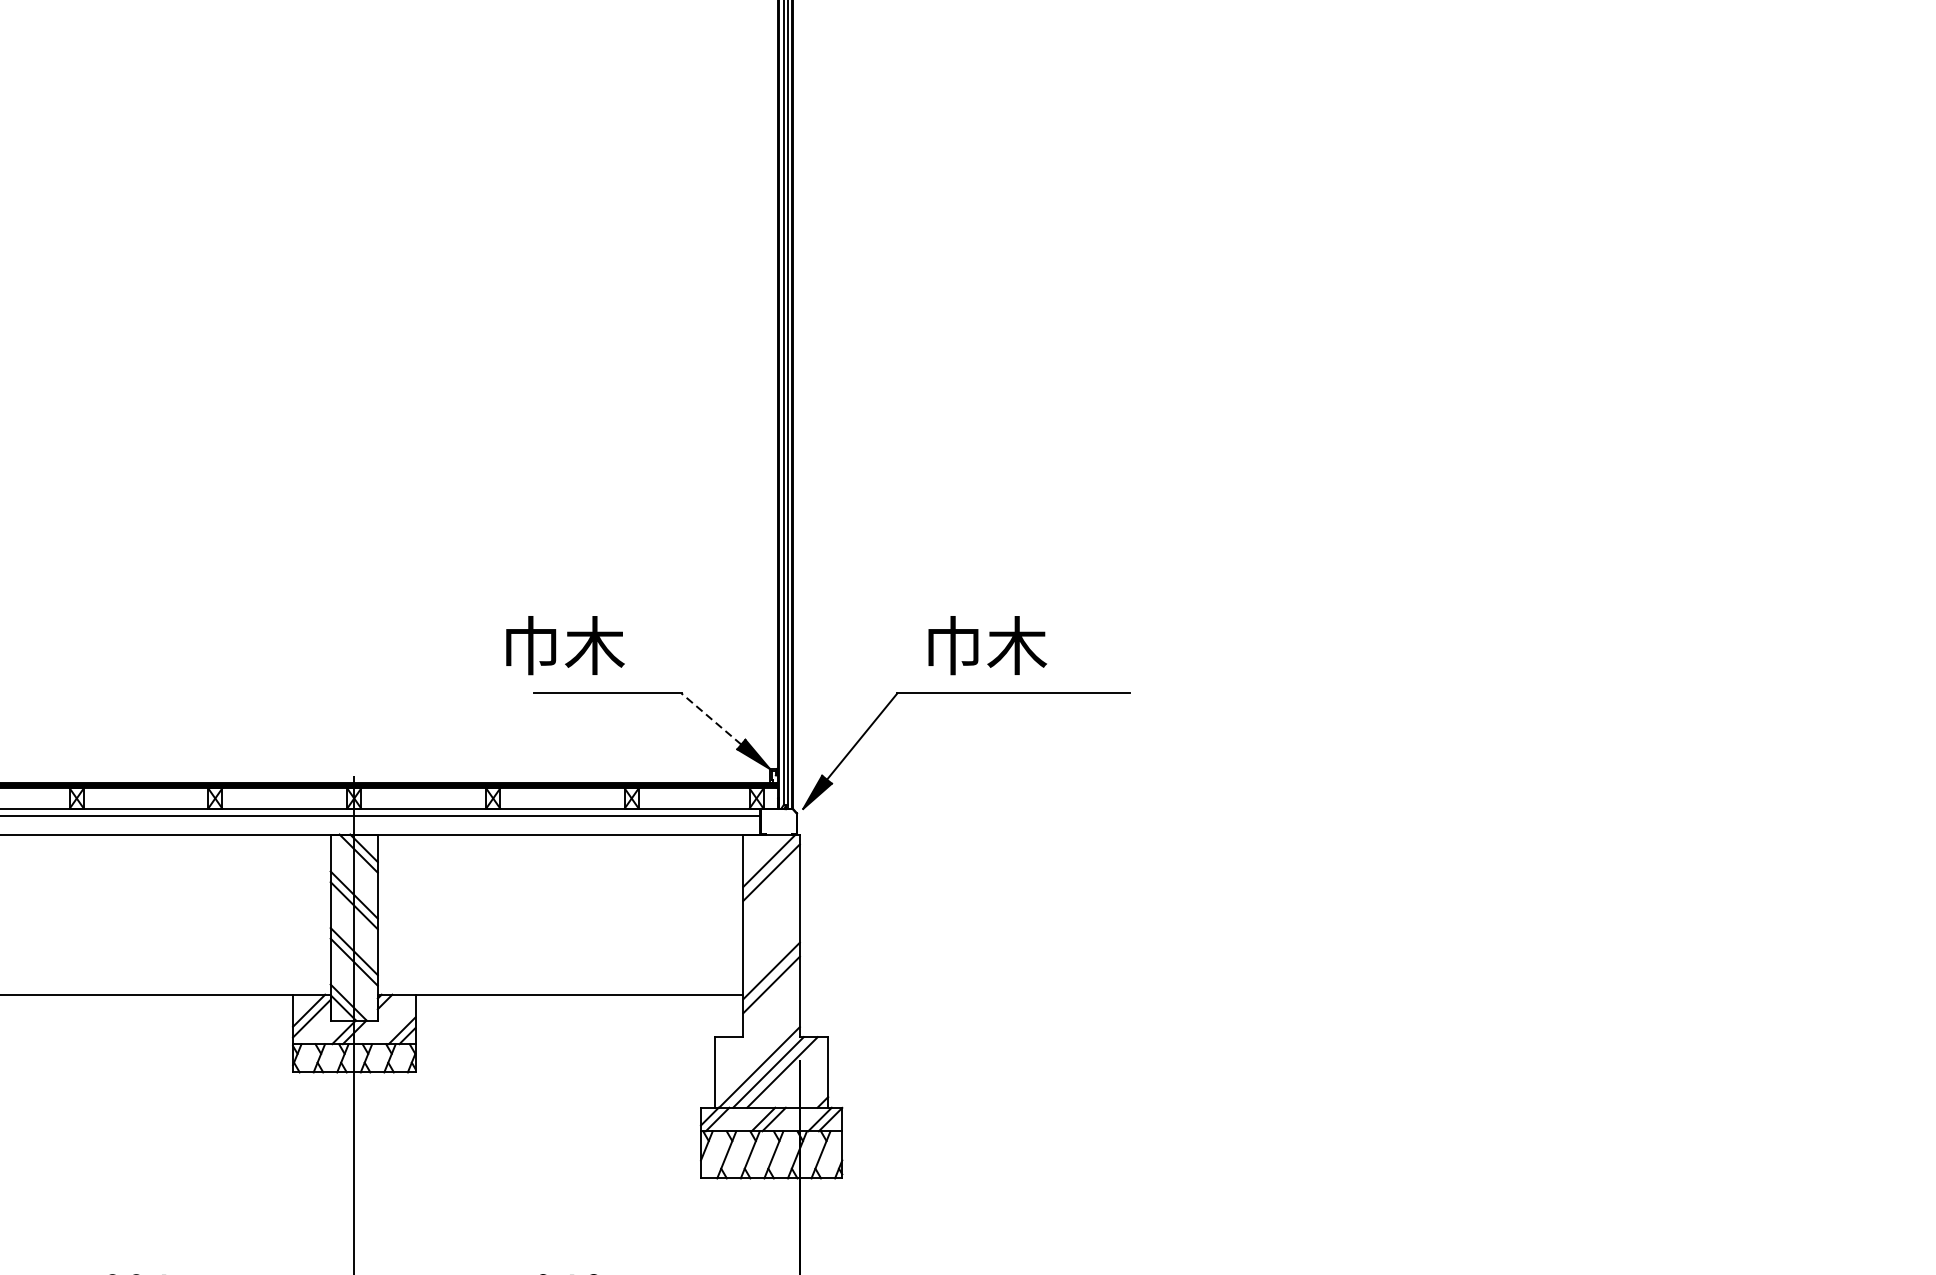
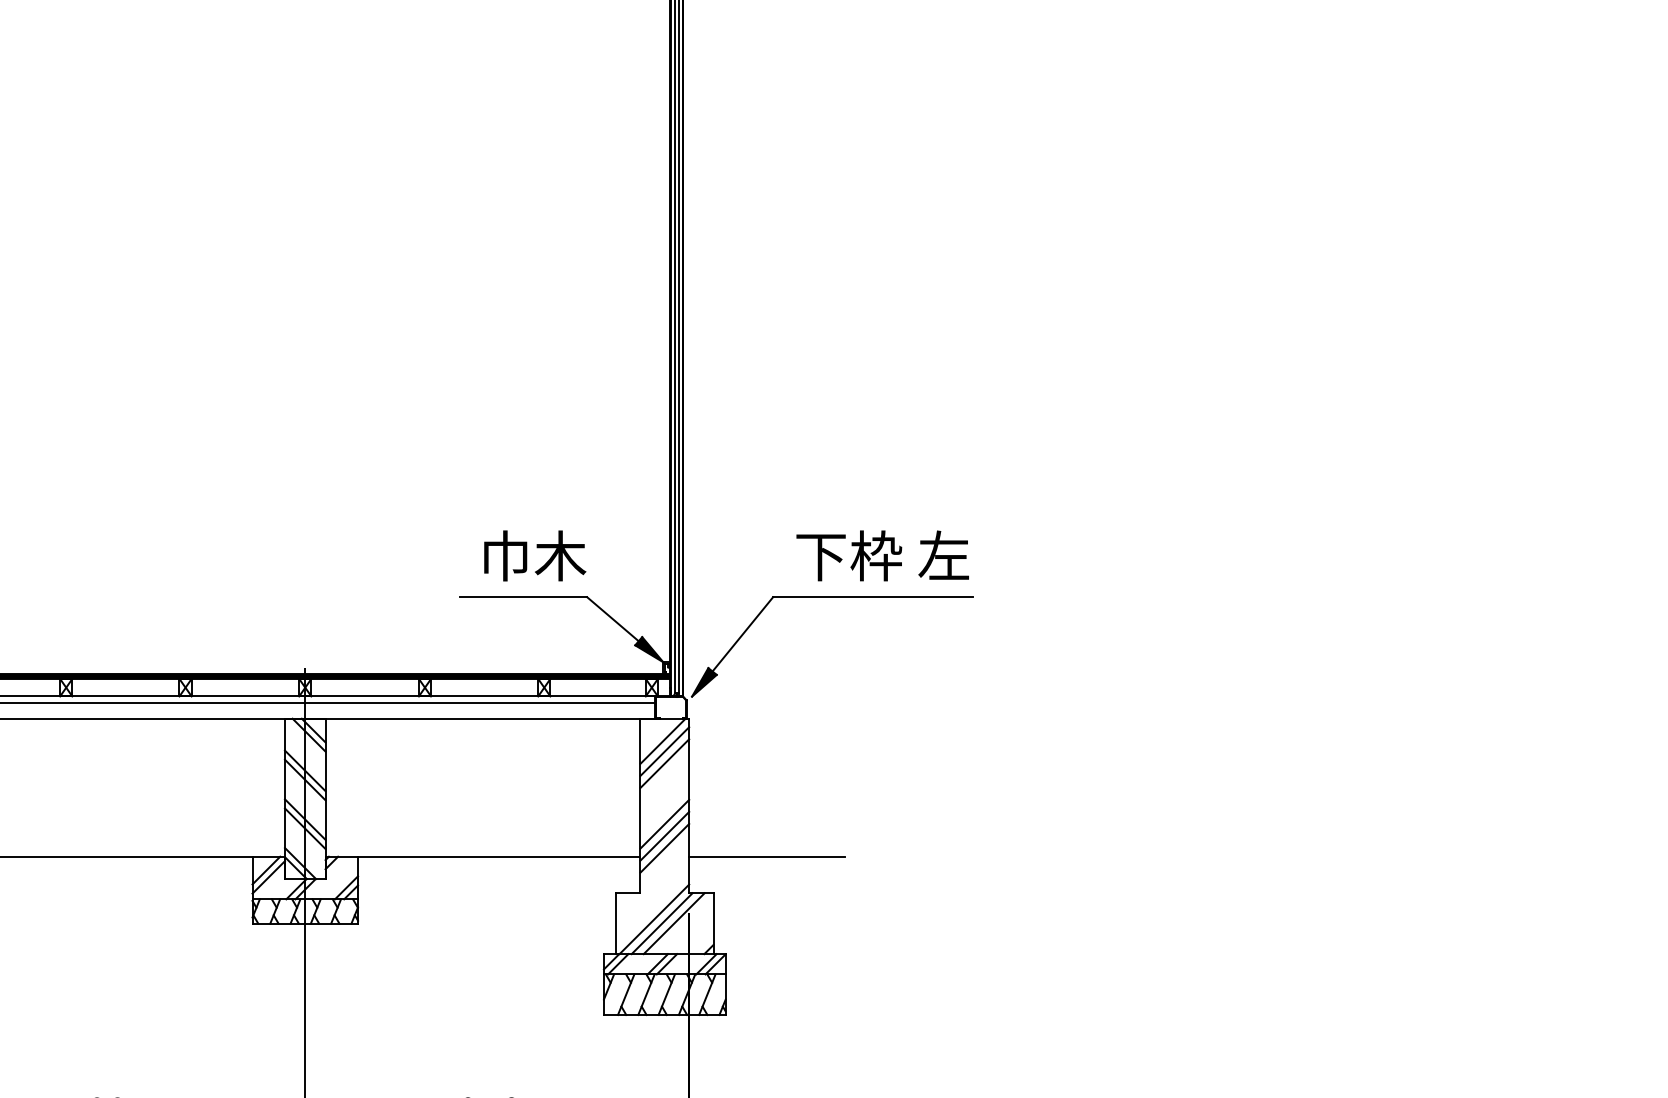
text: (565, 645) -> (535, 555), moved
text: (1024, 645) -> (882, 555), 巾木 -> 下枠 左
line: (710, 719) -> (612, 619), dashed -> solid
line: (771, 886) -> (664, 763), added
line: (771, 956) -> (664, 823), added
line: (889, 994) -> (766, 856), added

